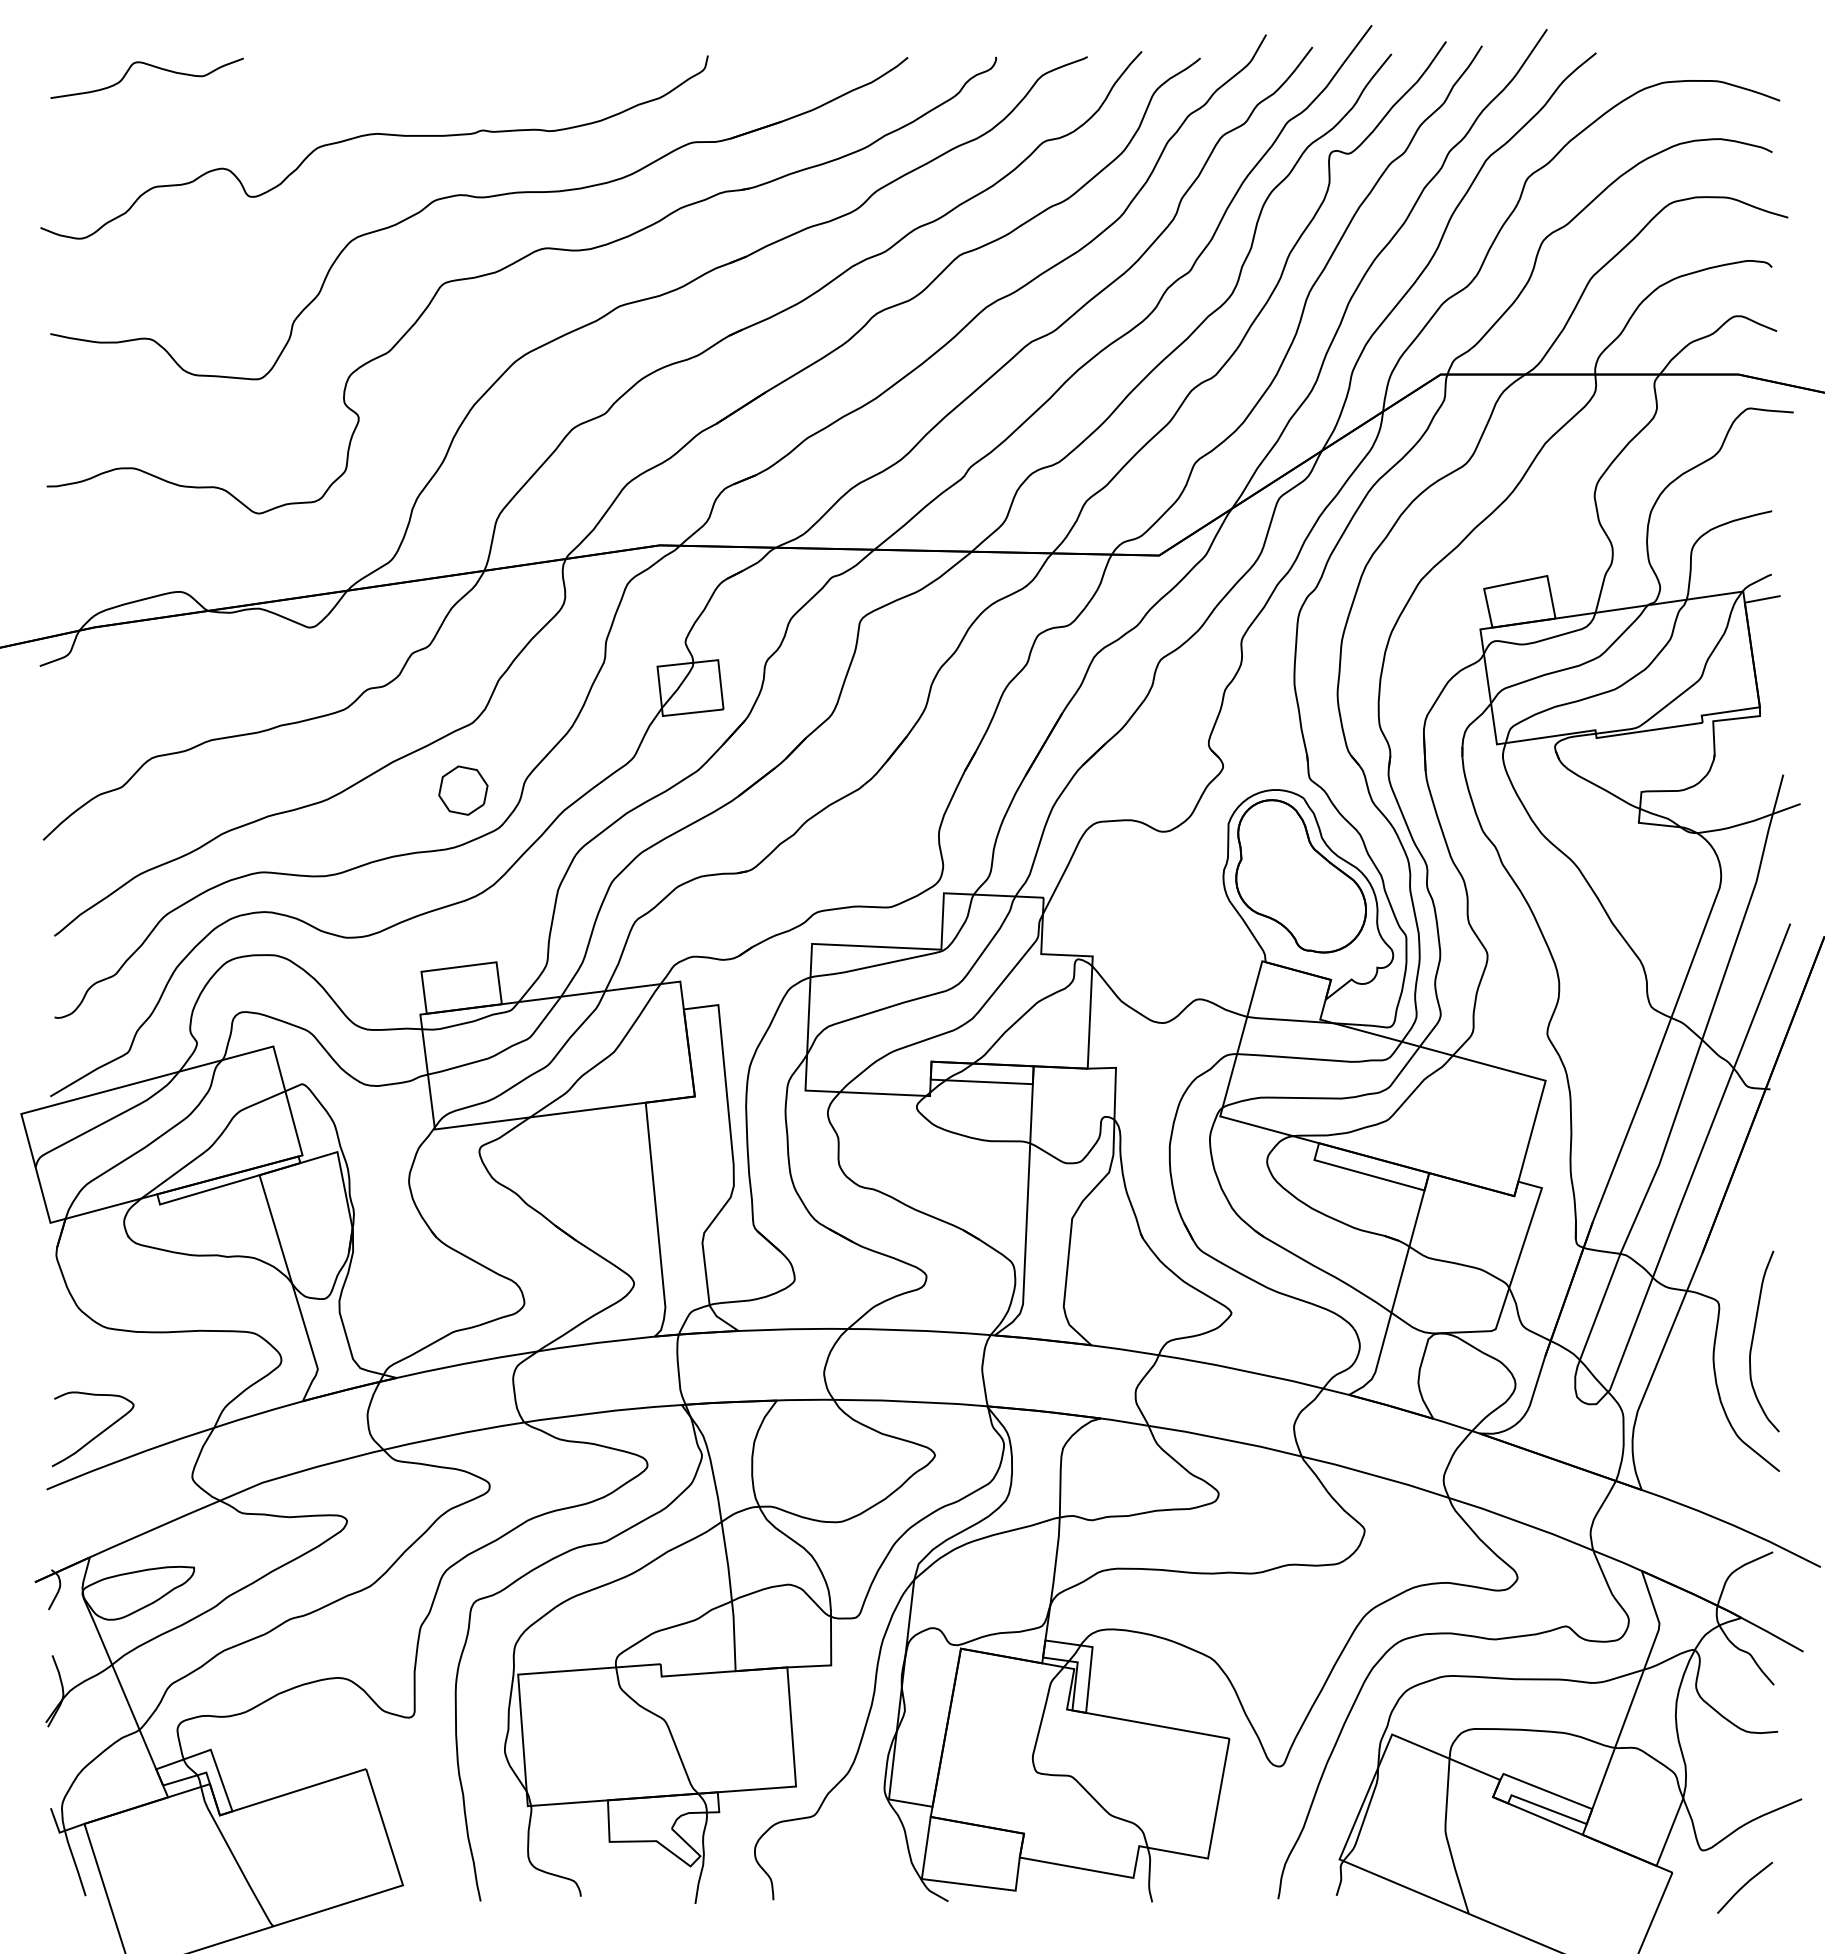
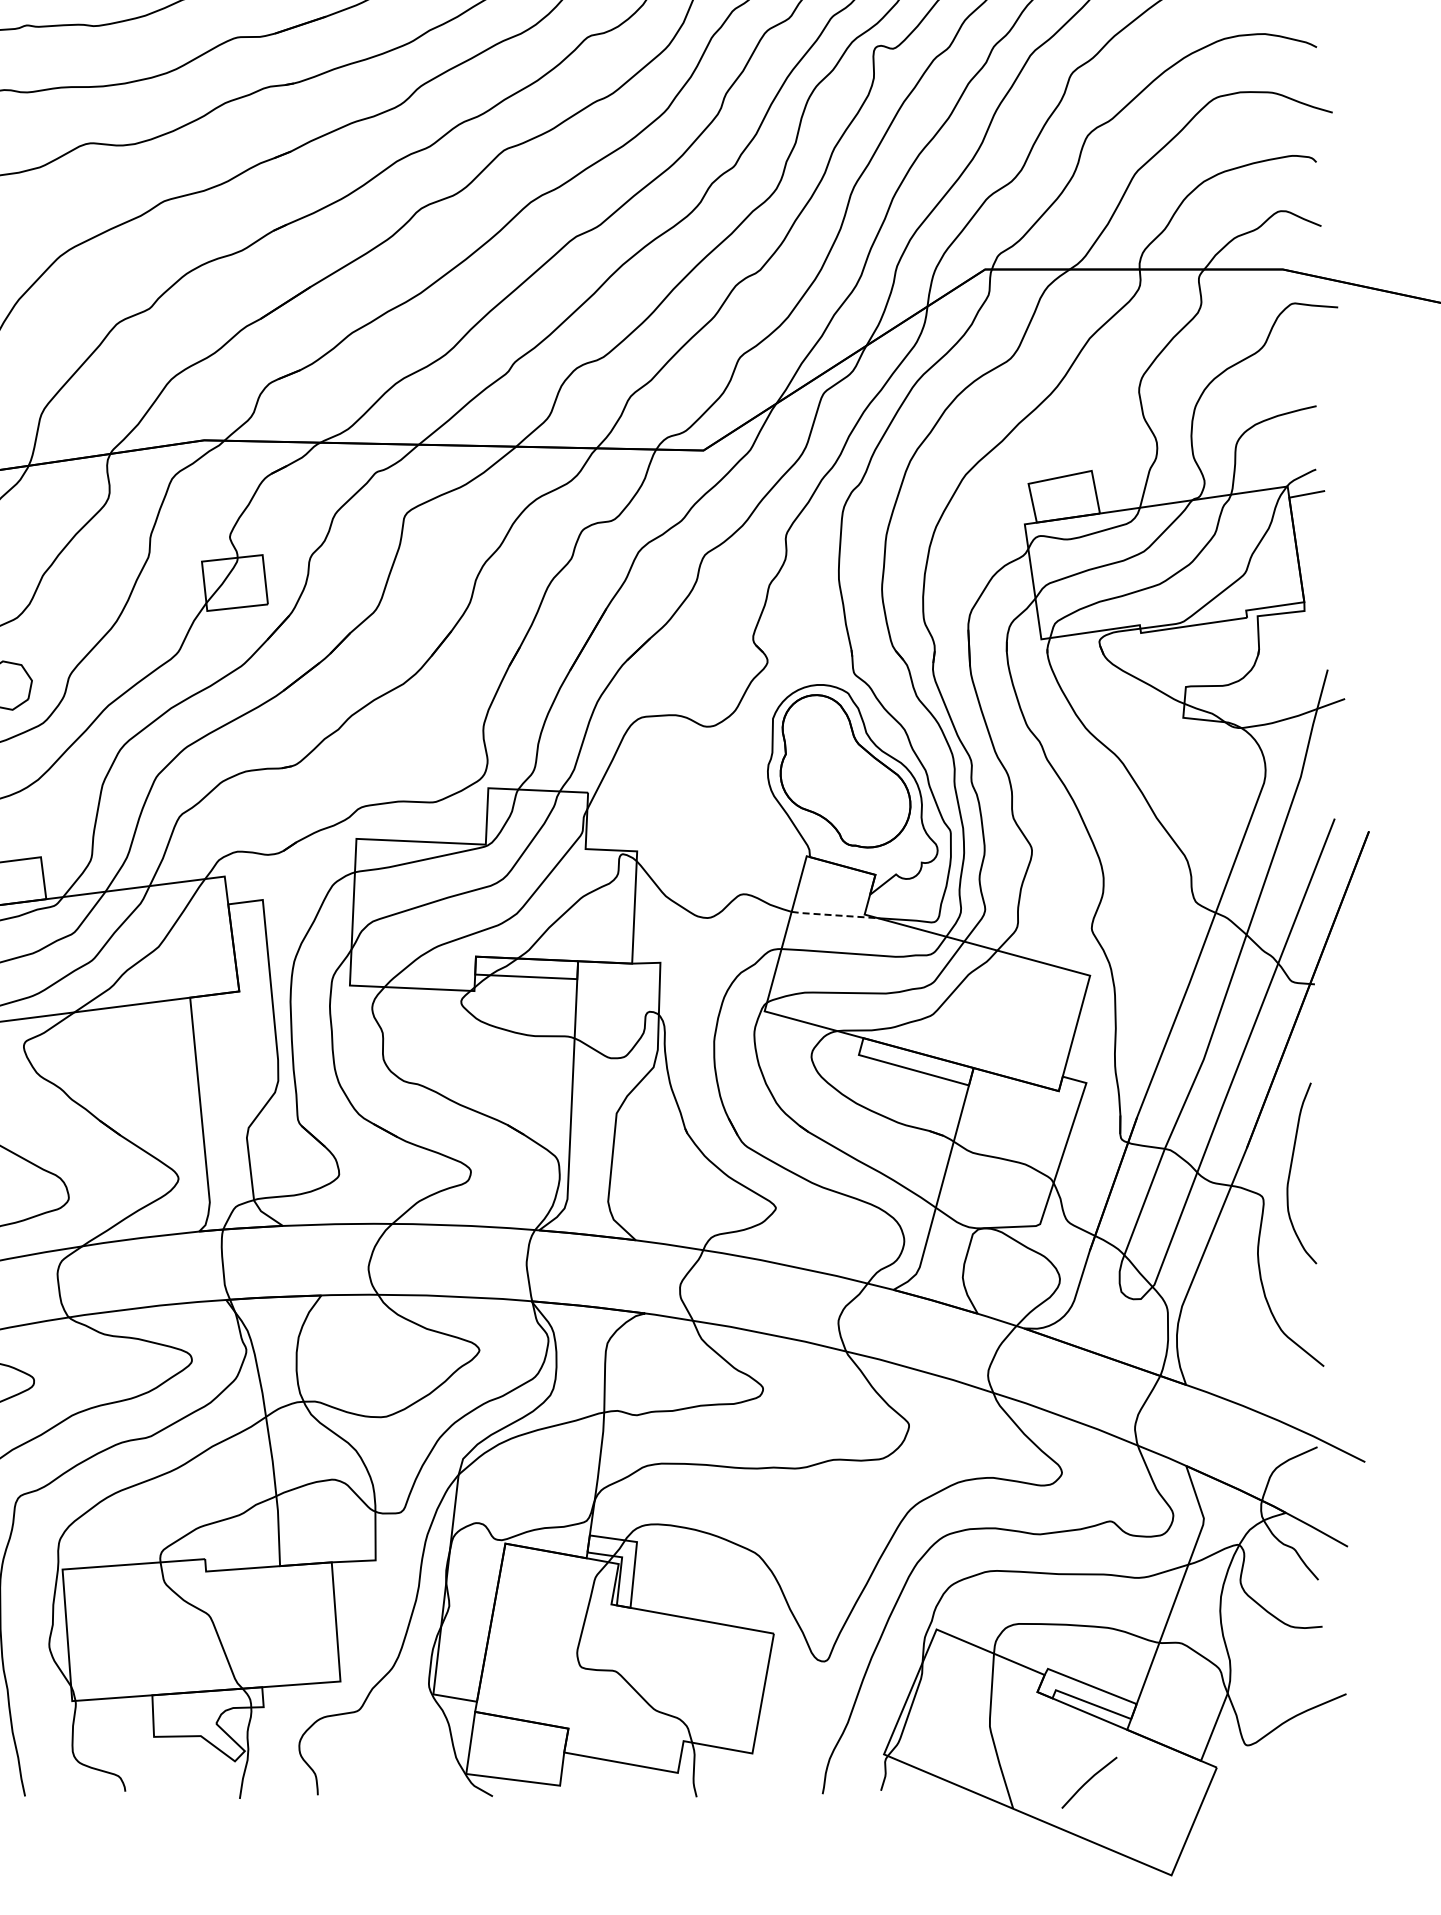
line: (1290, 1020) -> (834, 915), solid -> dashed
curve: (1753, 1341) -> (1290, 1173), moved
line: (1744, 1886) -> (1088, 1781), moved

